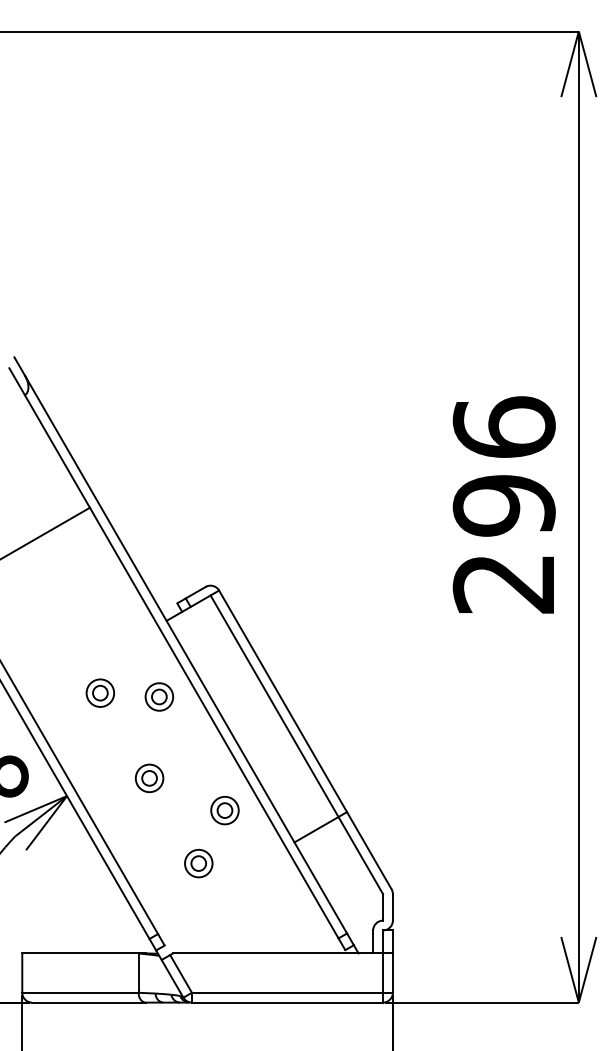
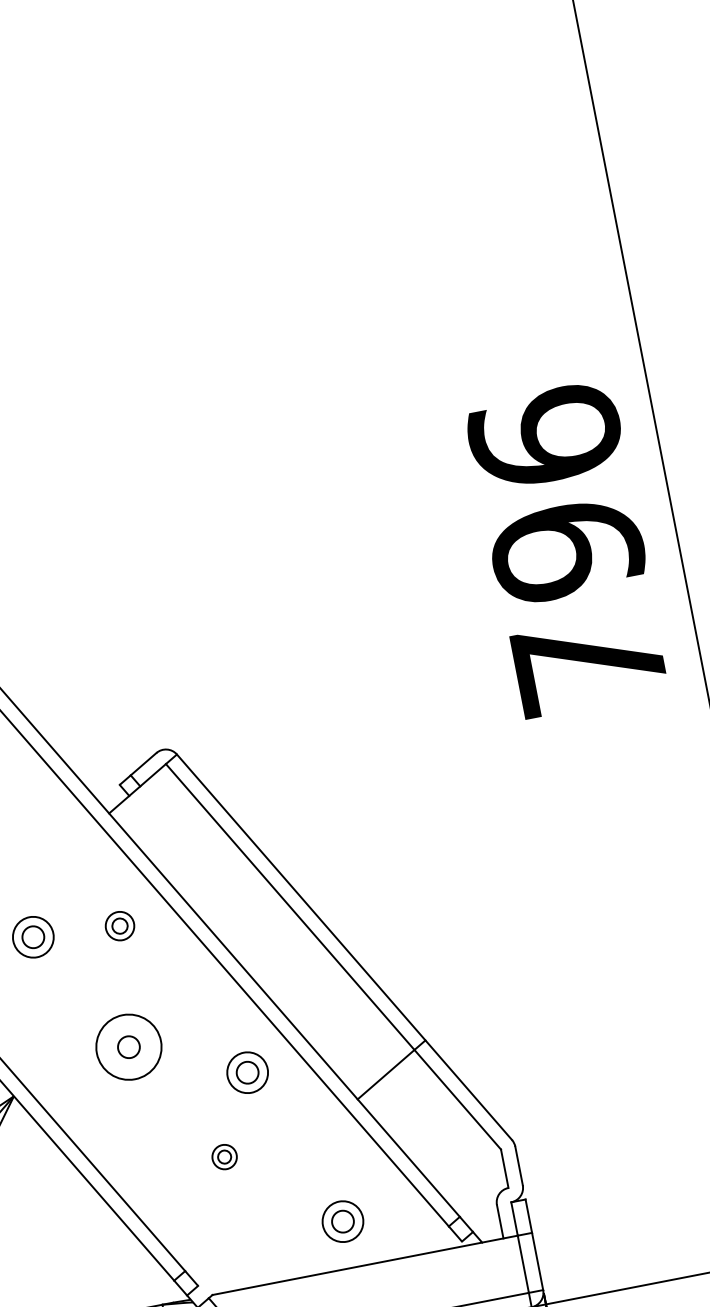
text: (502, 584) -> (587, 665), 296 -> 796
part: (158, 696) -> (118, 925), size x0.7
circle: (149, 778) -> (128, 1047), size x1.6
part: (198, 863) -> (224, 1157), size x0.6
part: (268, 921) -> (342, 1221), added

